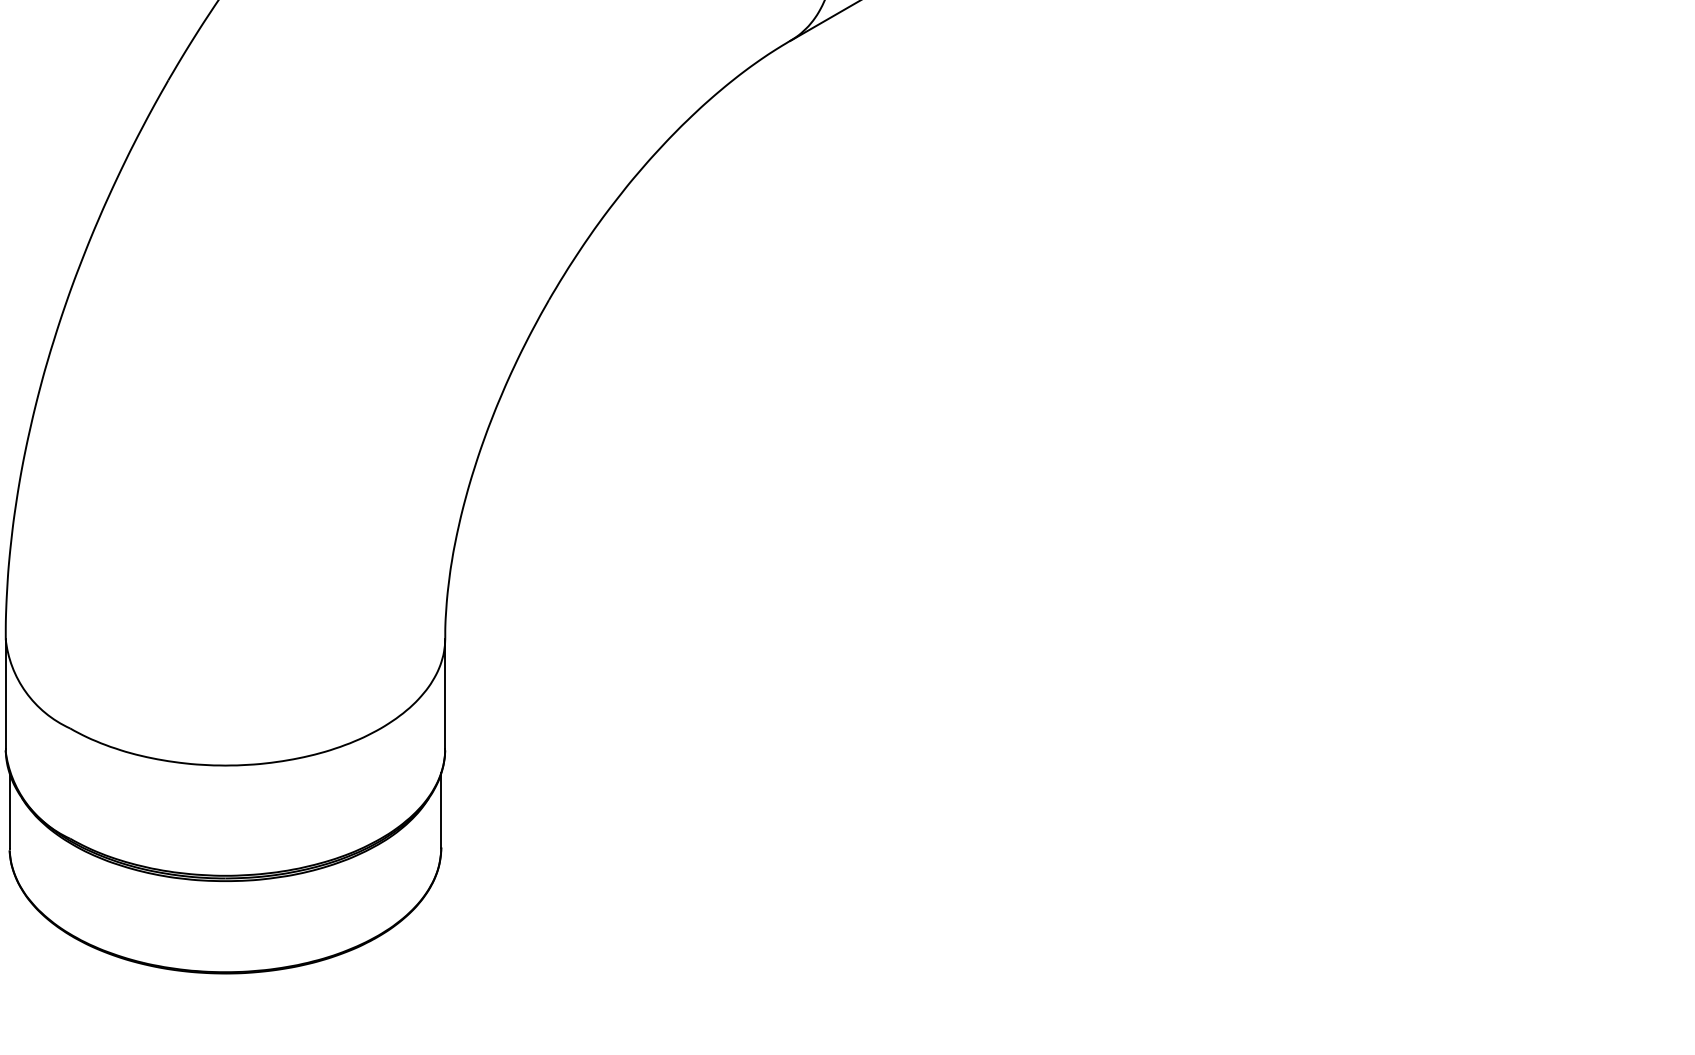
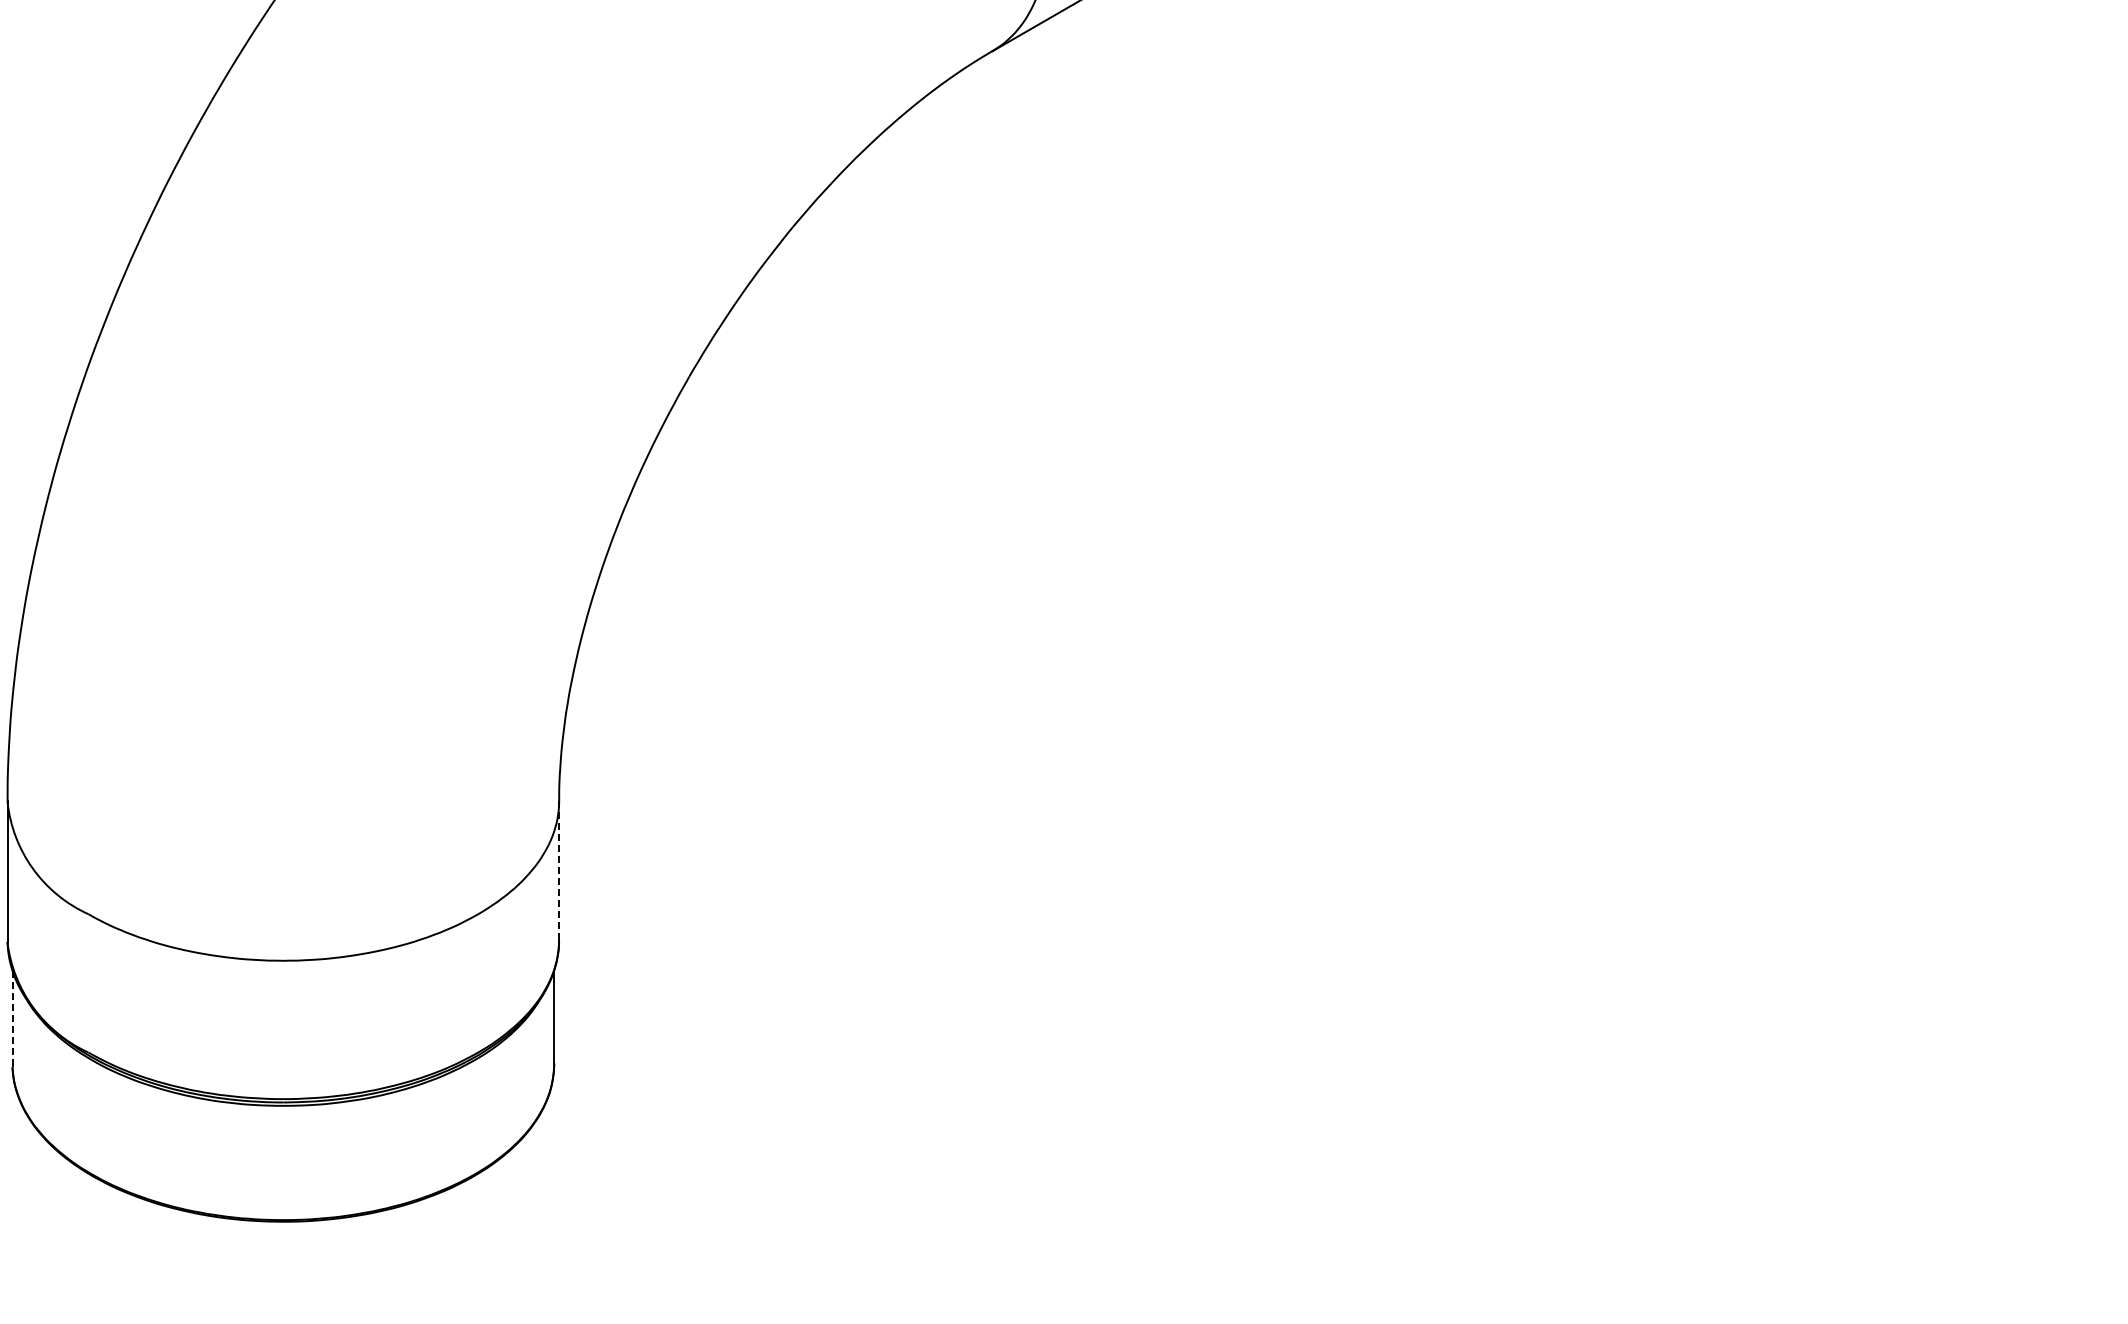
line: (445, 693) -> (559, 870), solid -> dashed
line: (9, 810) -> (12, 1017), solid -> dashed

